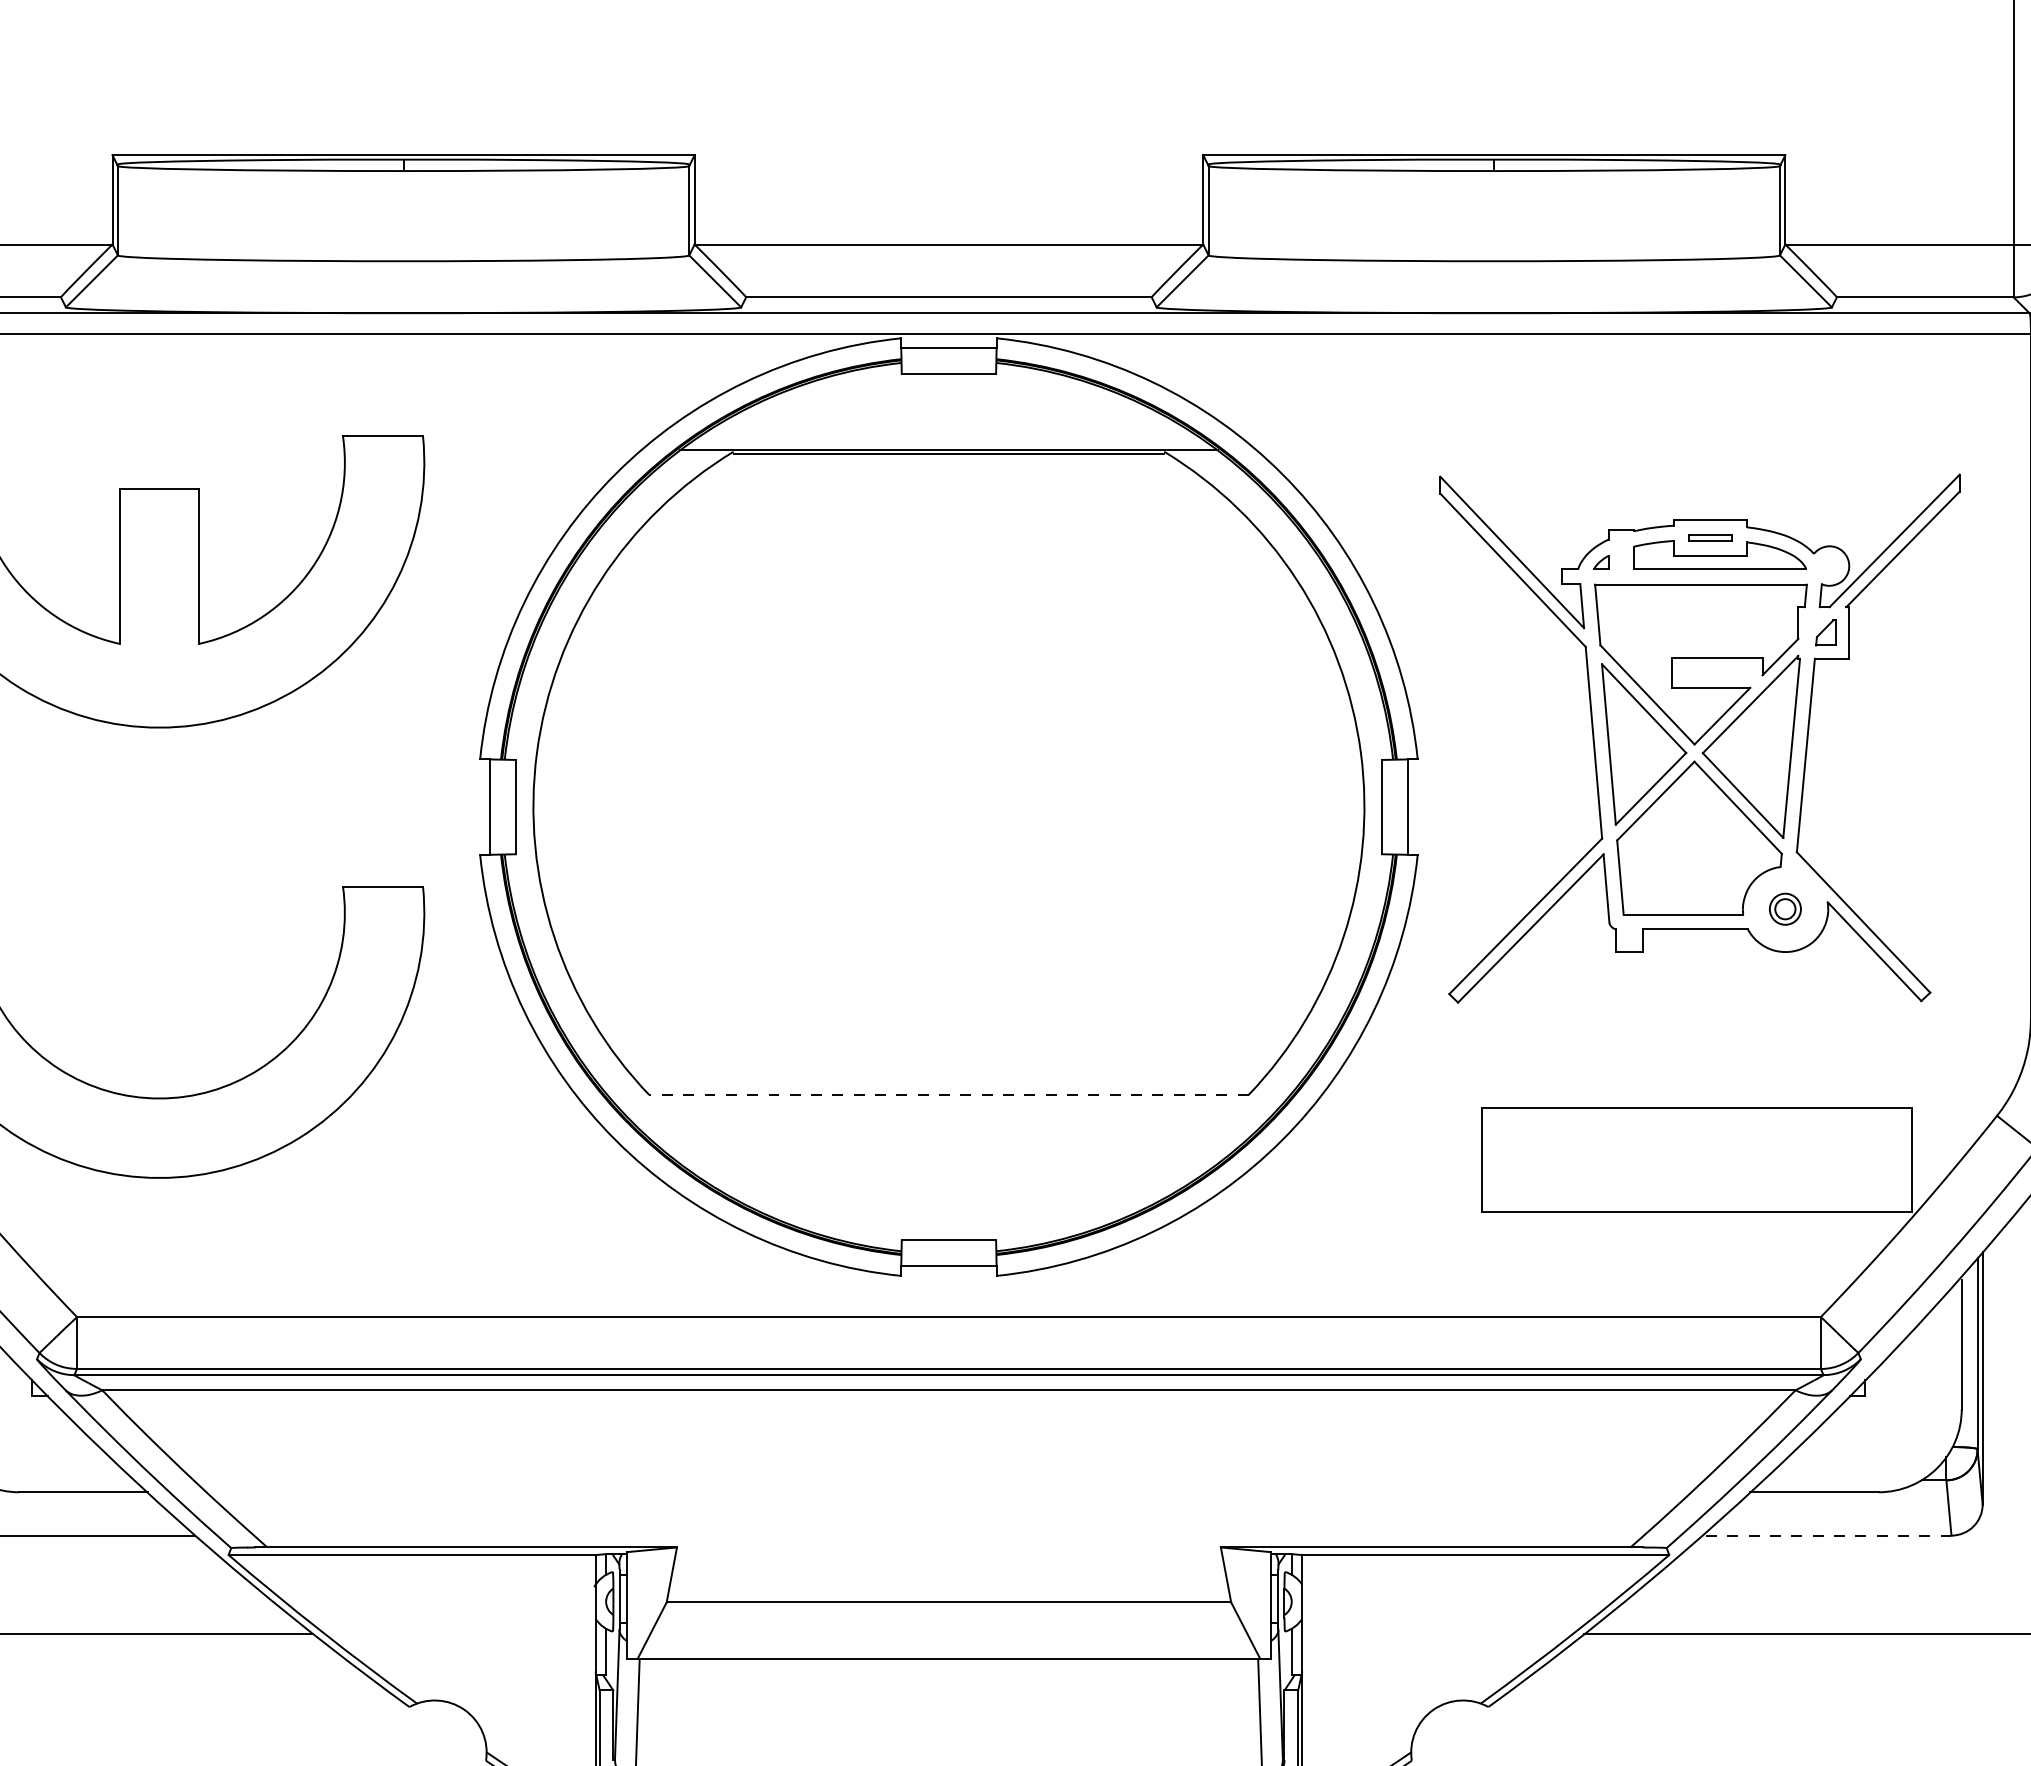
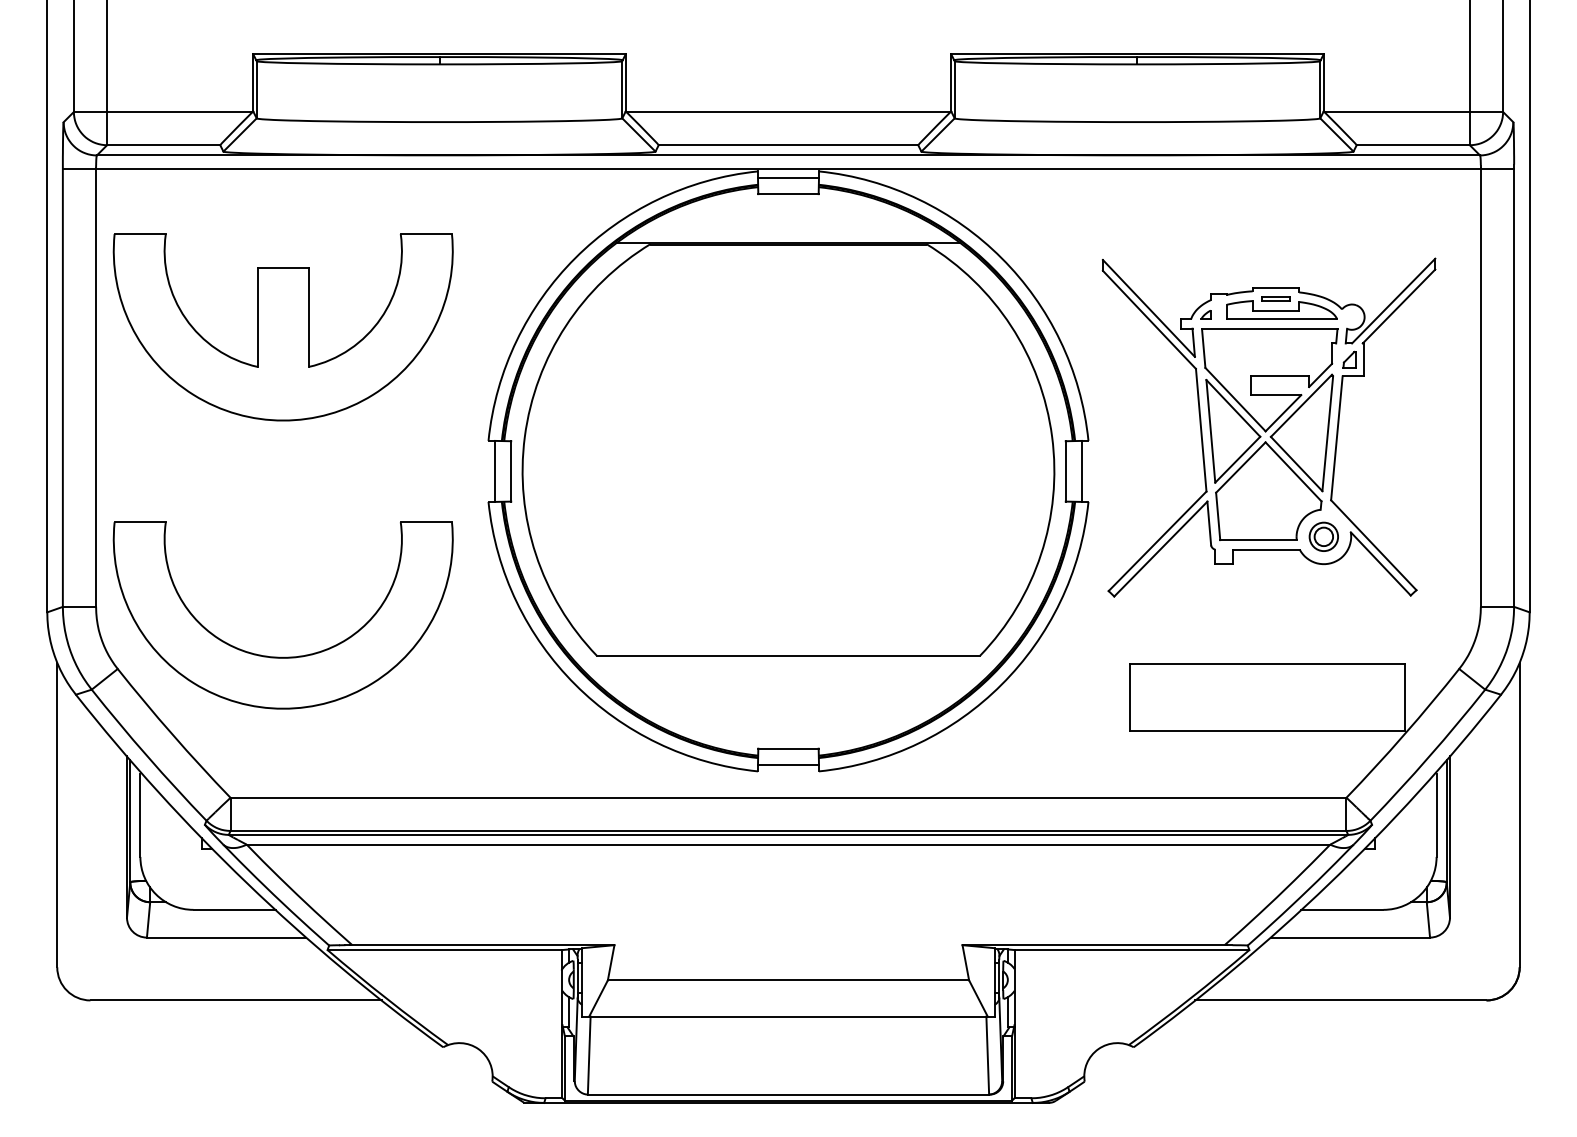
part: (1784, 908) -> (1323, 536), size x1.43
line: (948, 1094) -> (788, 655), dashed -> solid
line: (1827, 1535) -> (1350, 937), dashed -> solid

